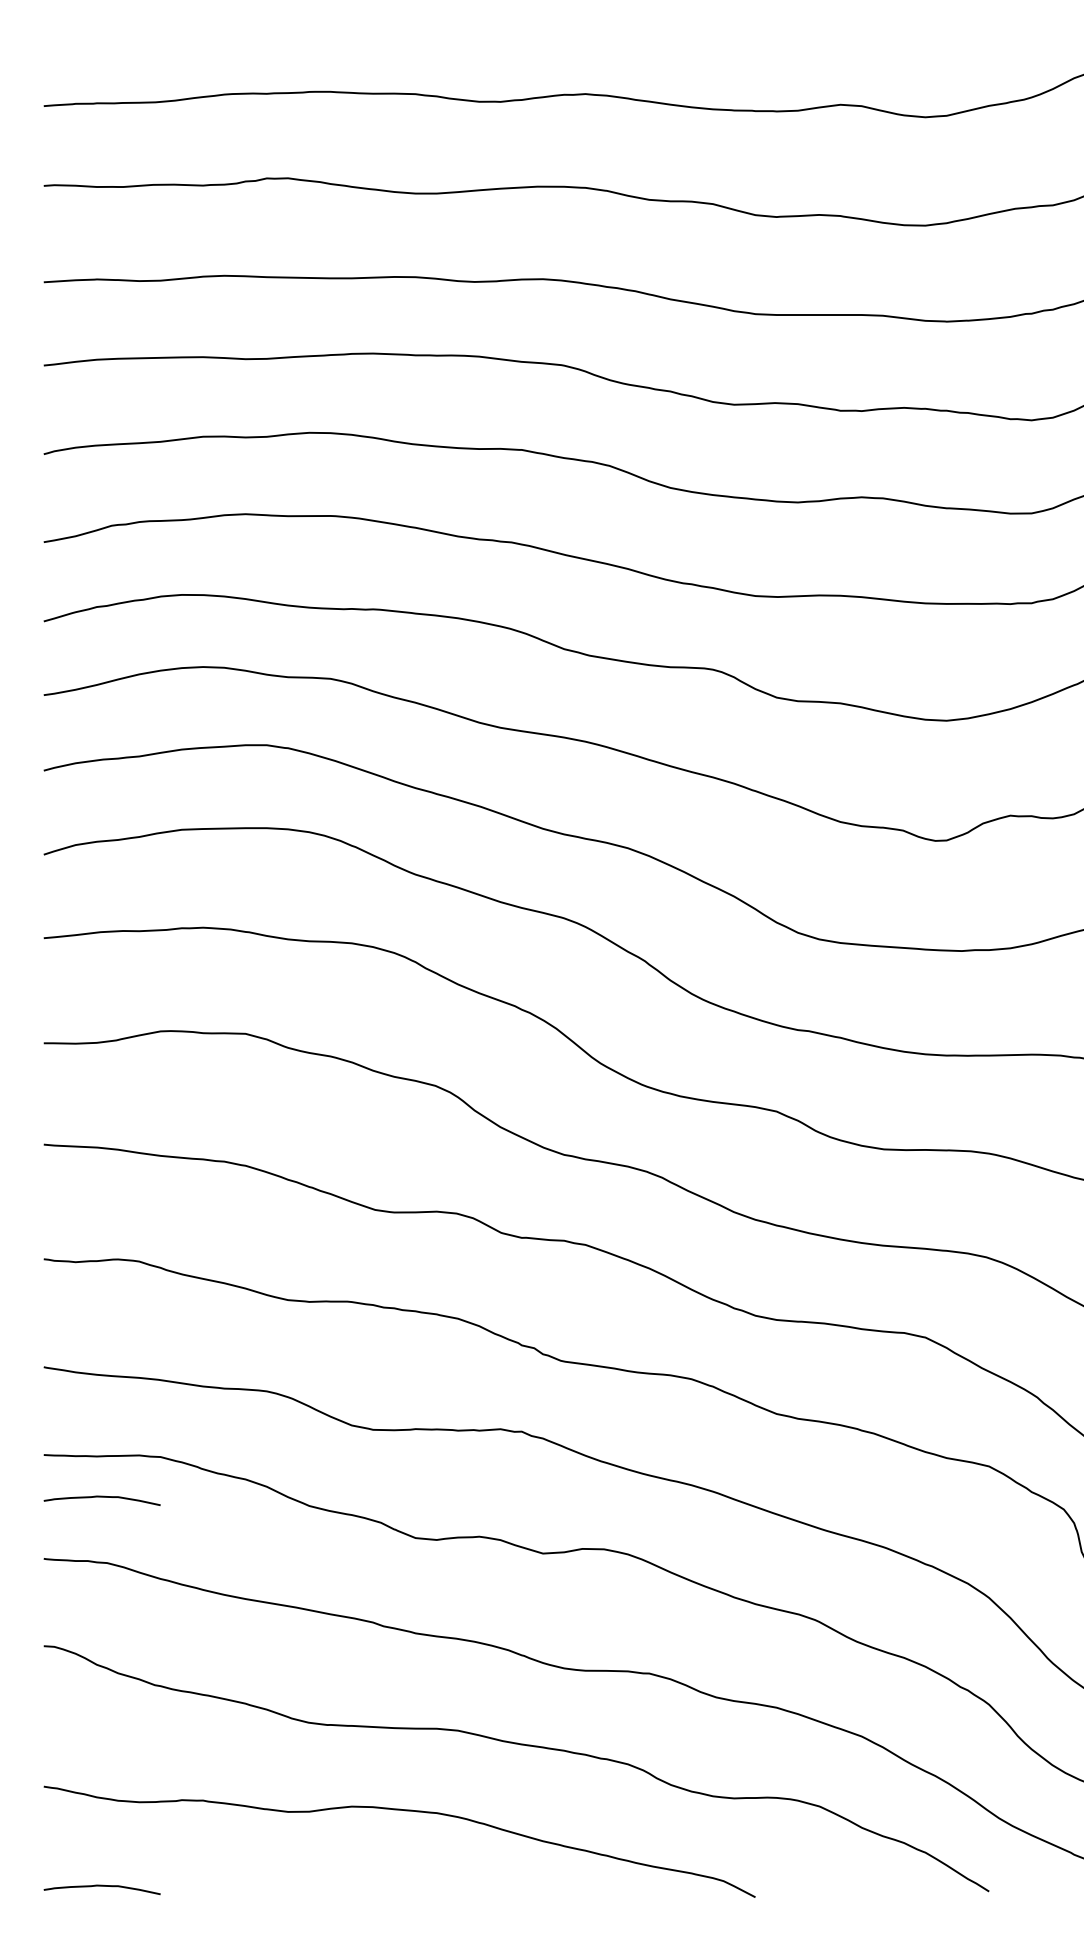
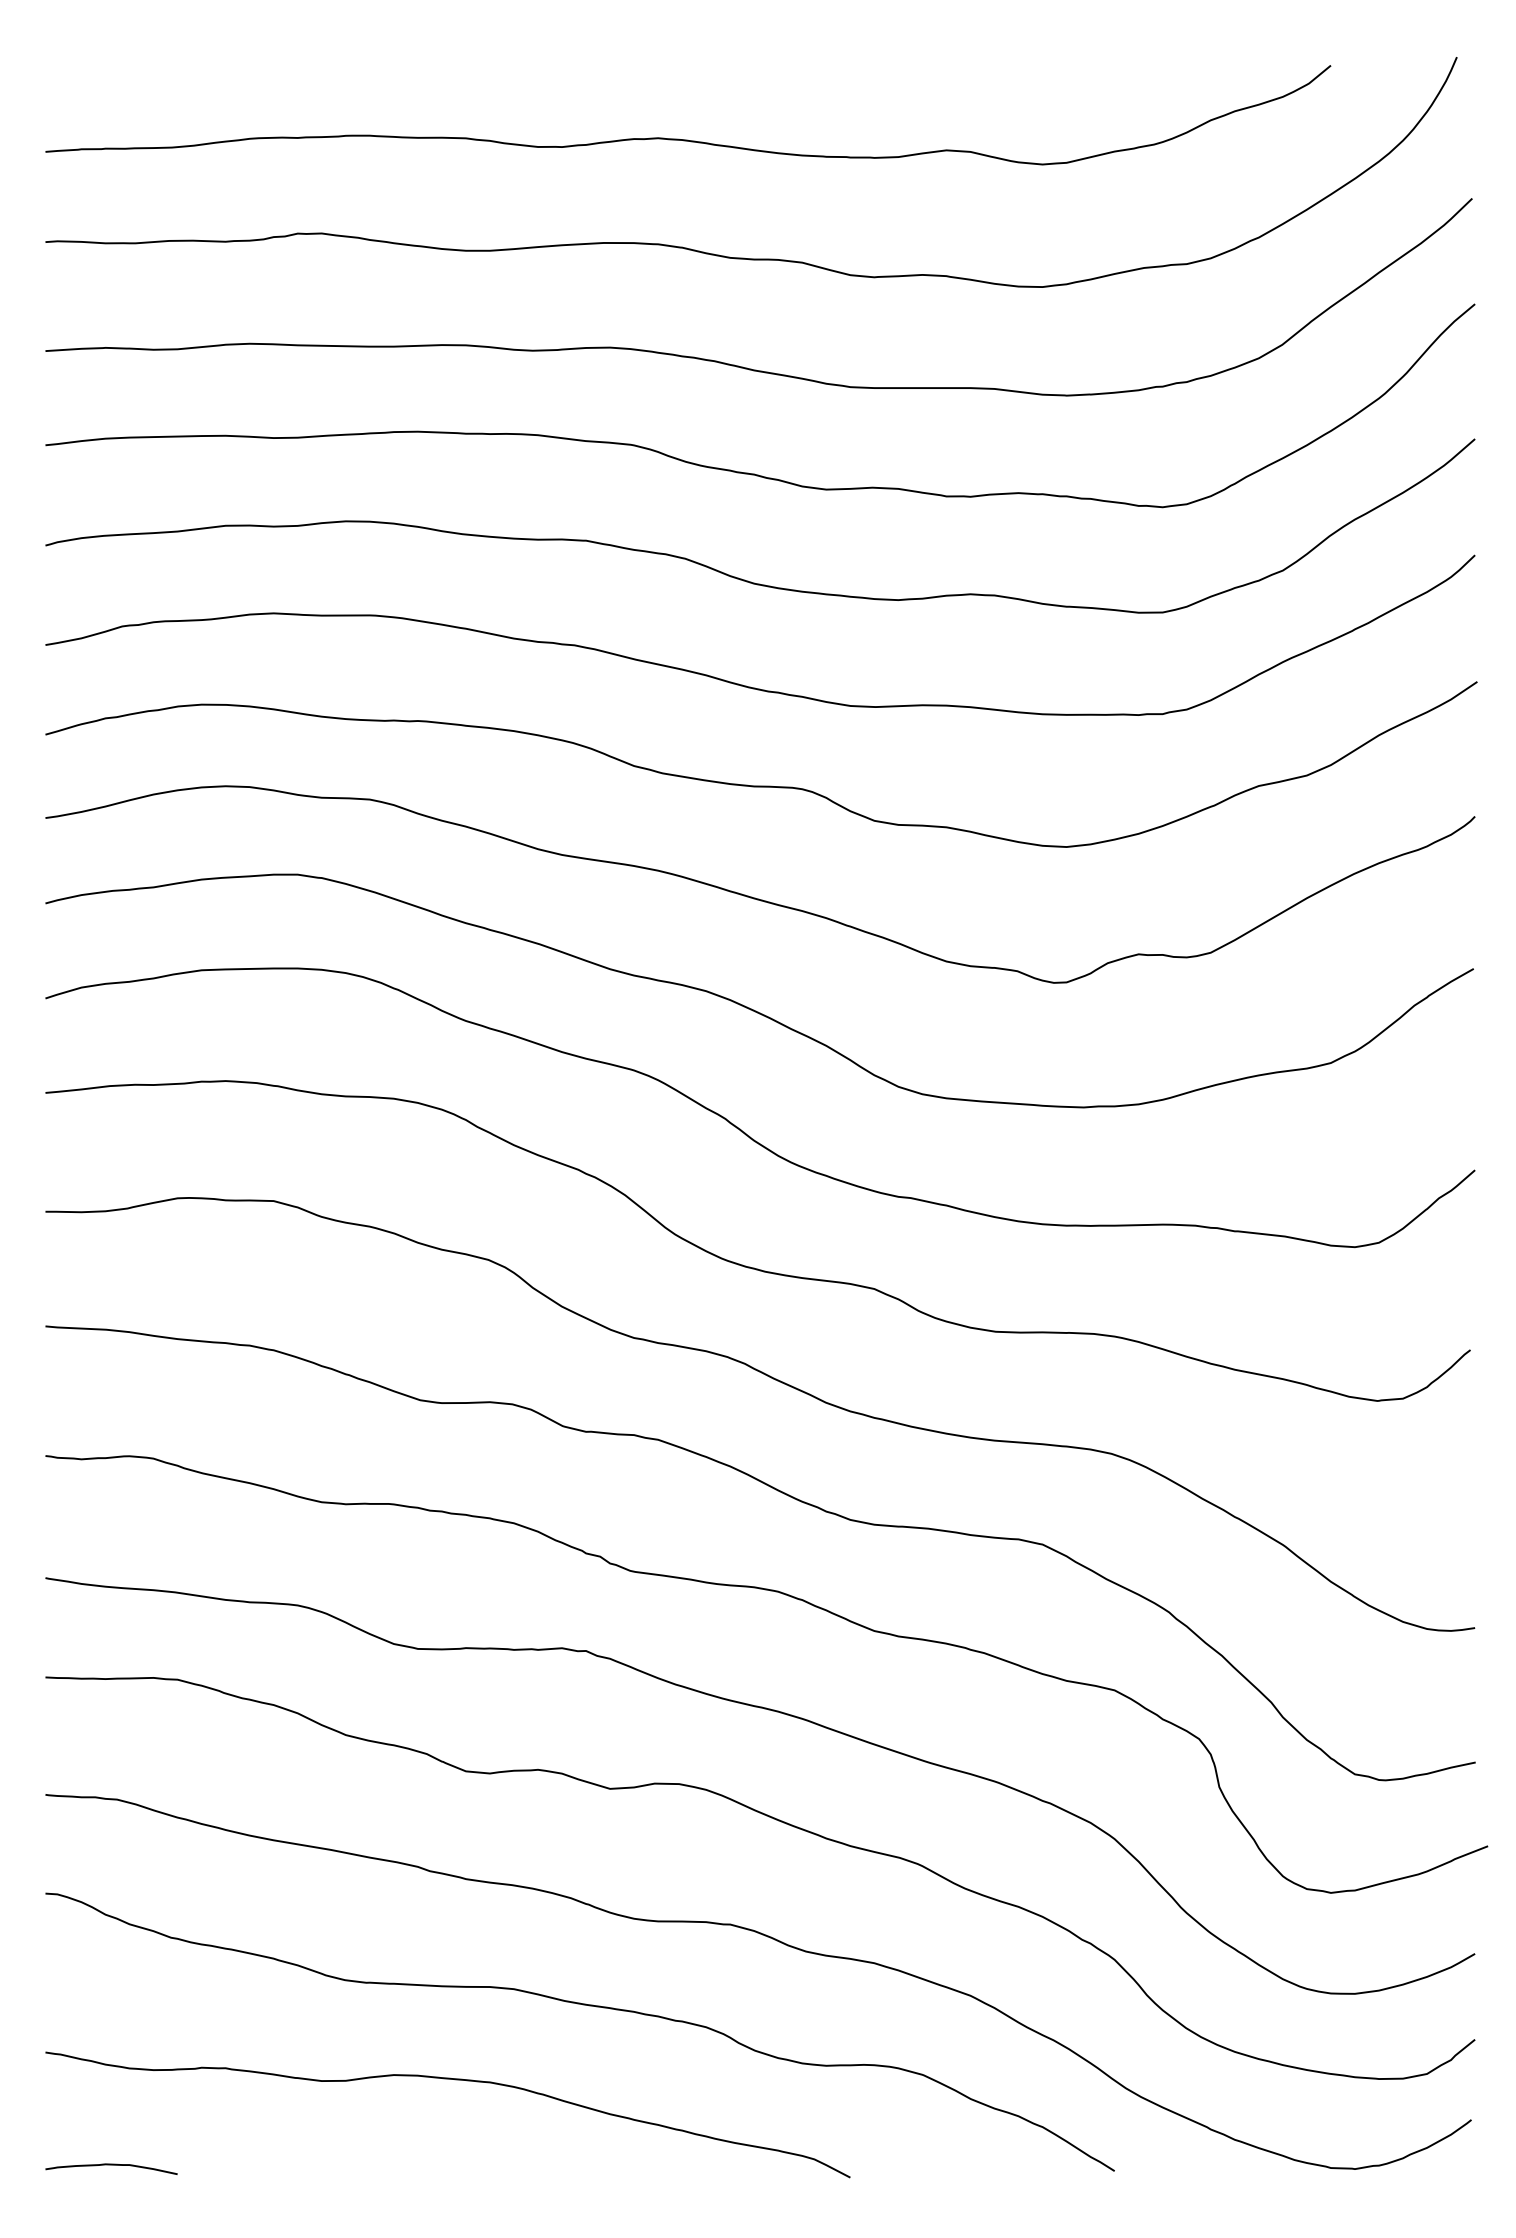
curve: (102, 1497) -> (111, 1725), removed

